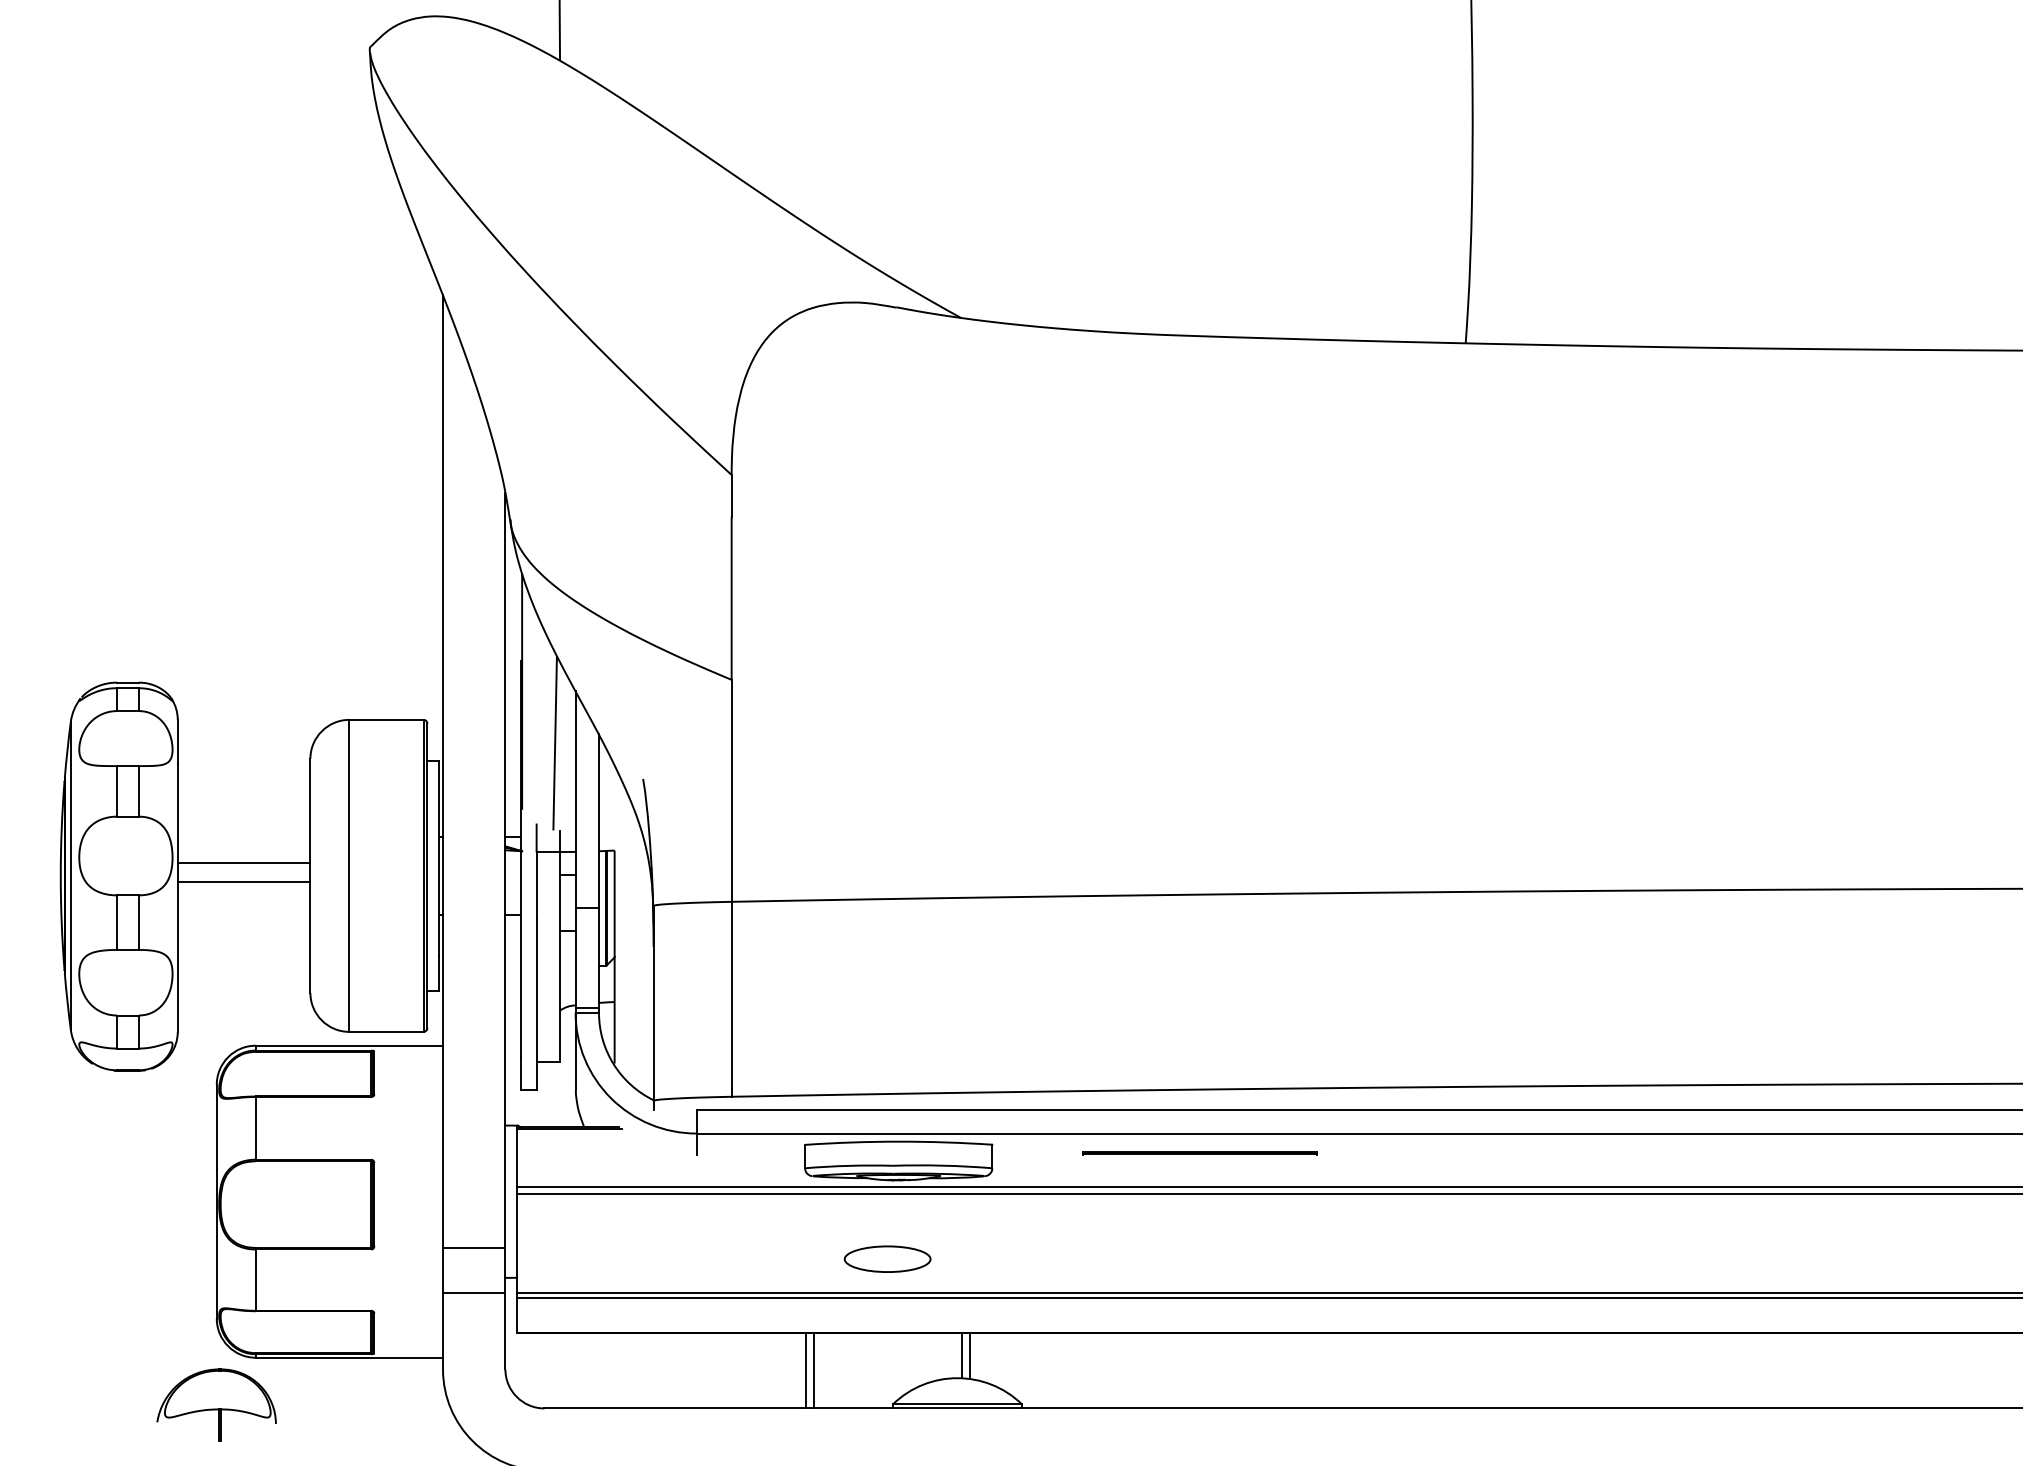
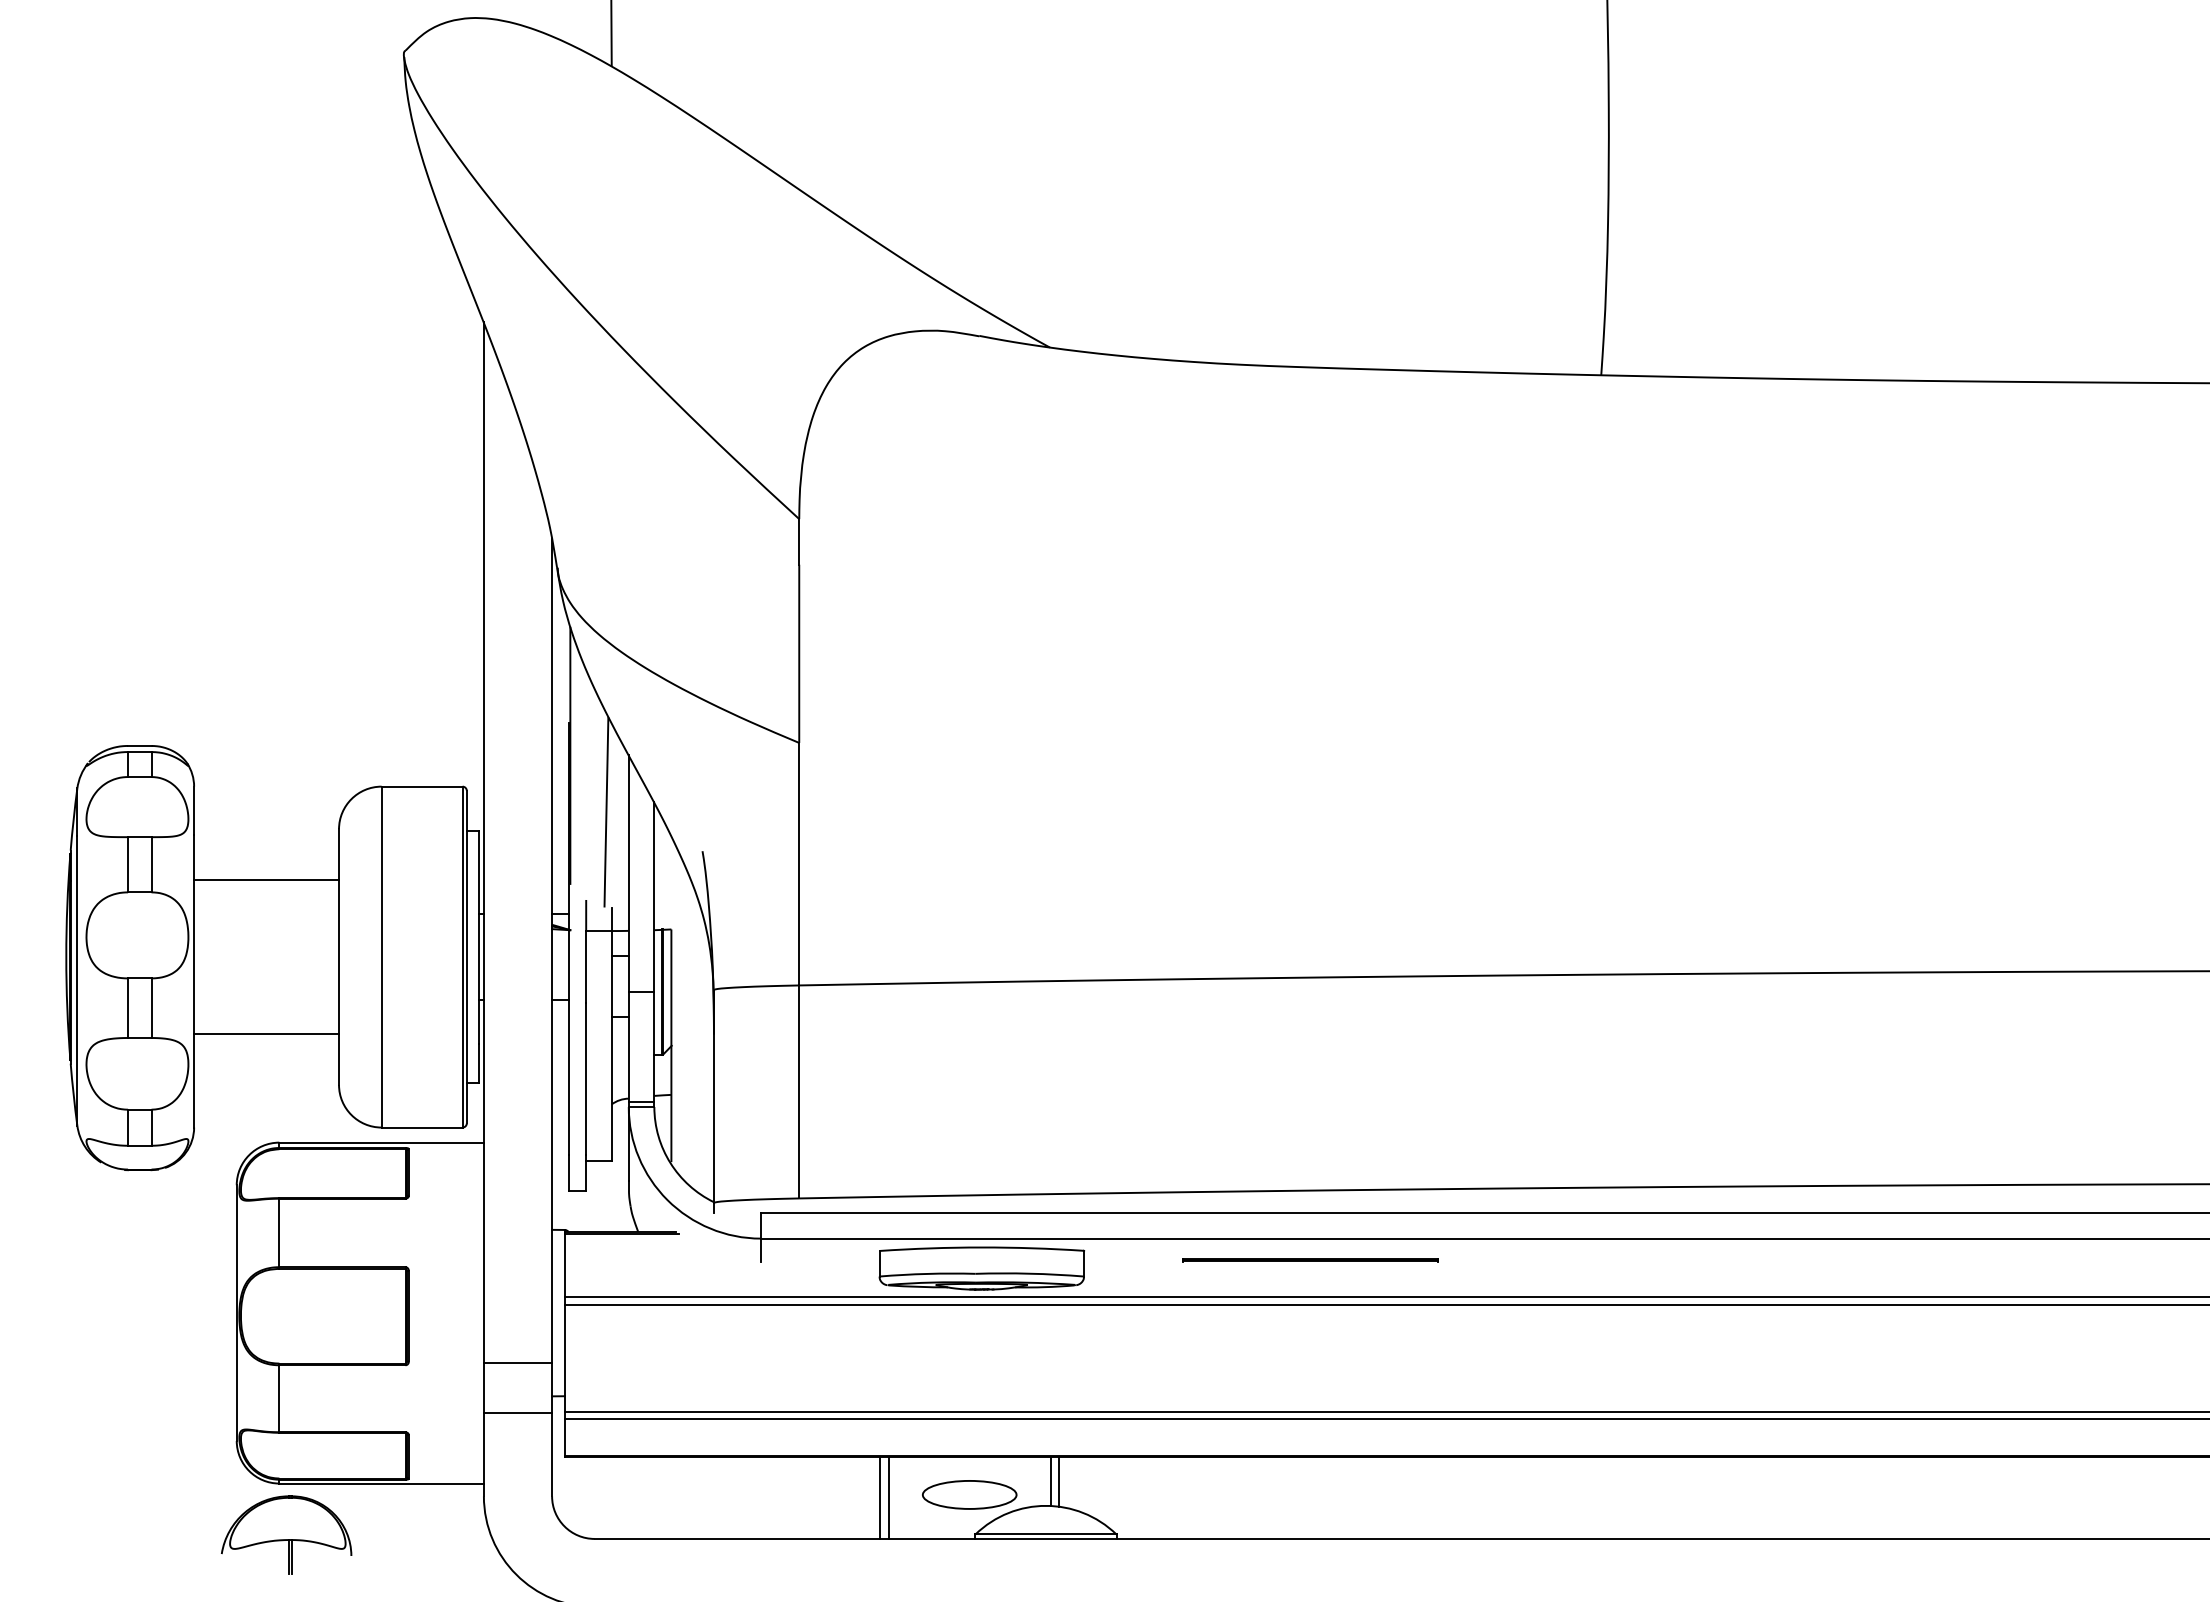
line: (244, 863) -> (266, 880), moved
line: (244, 881) -> (266, 1033), moved
part: (887, 1258) -> (969, 1494), moved
part: (216, 1404) -> (286, 1534), moved

